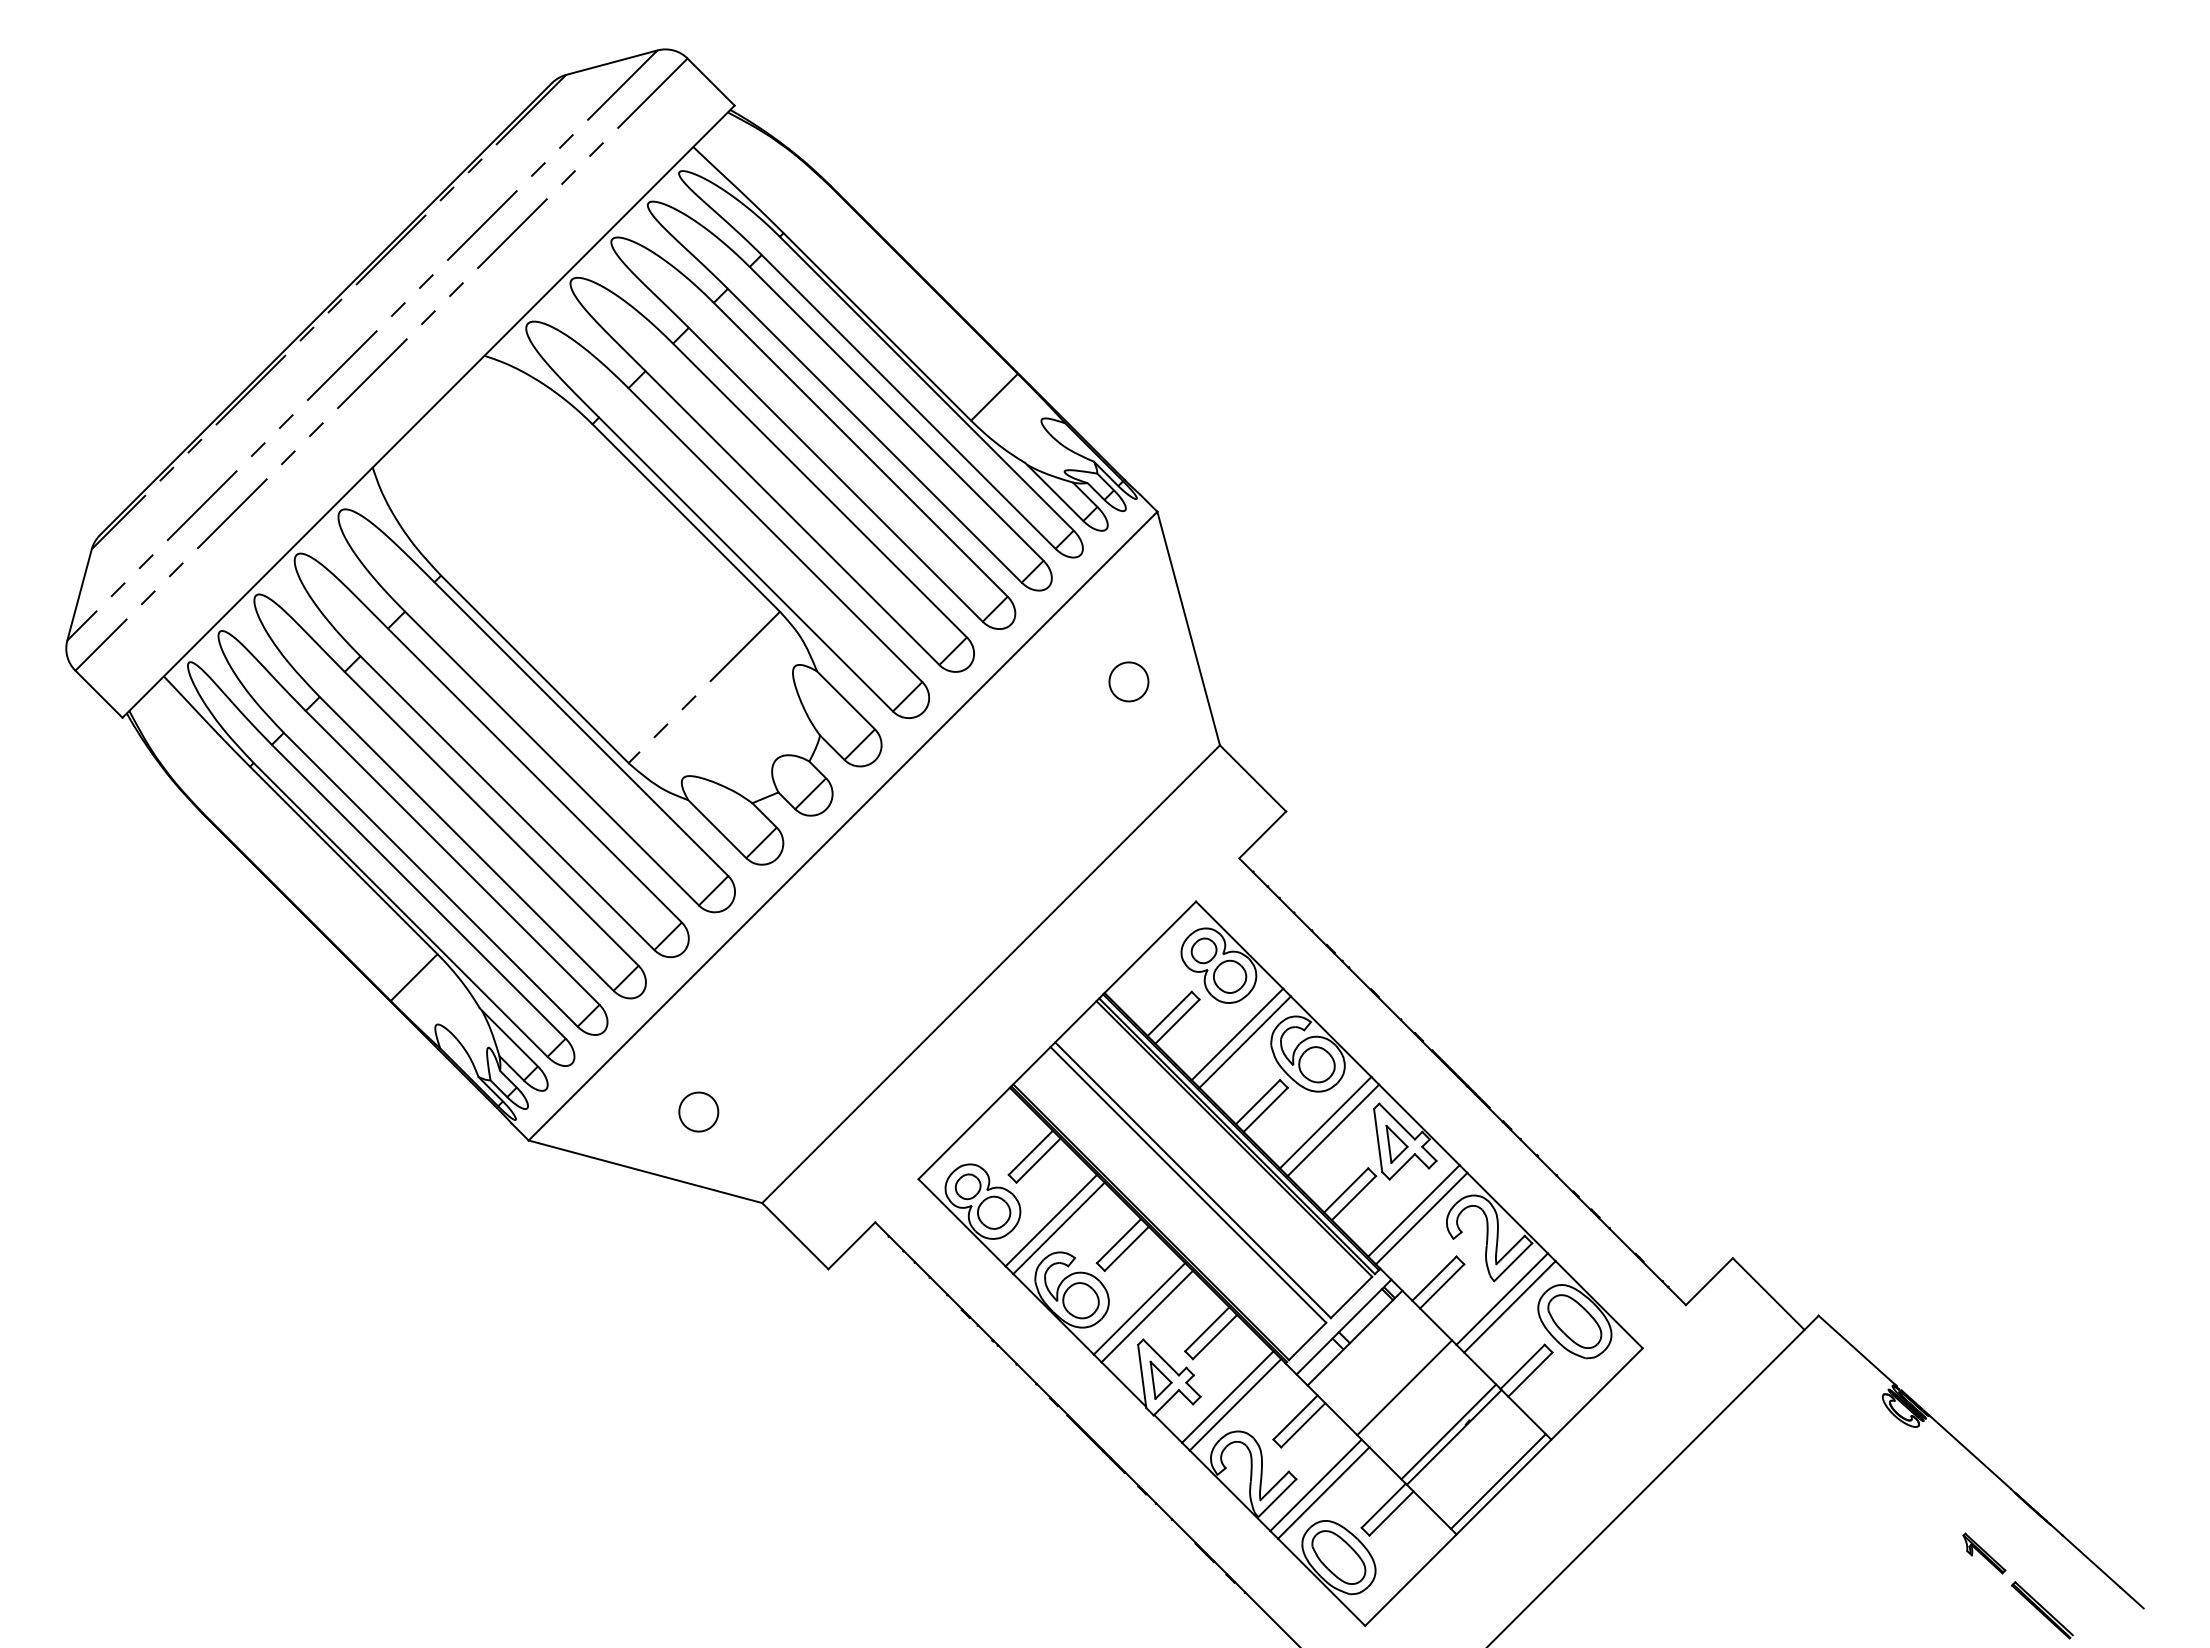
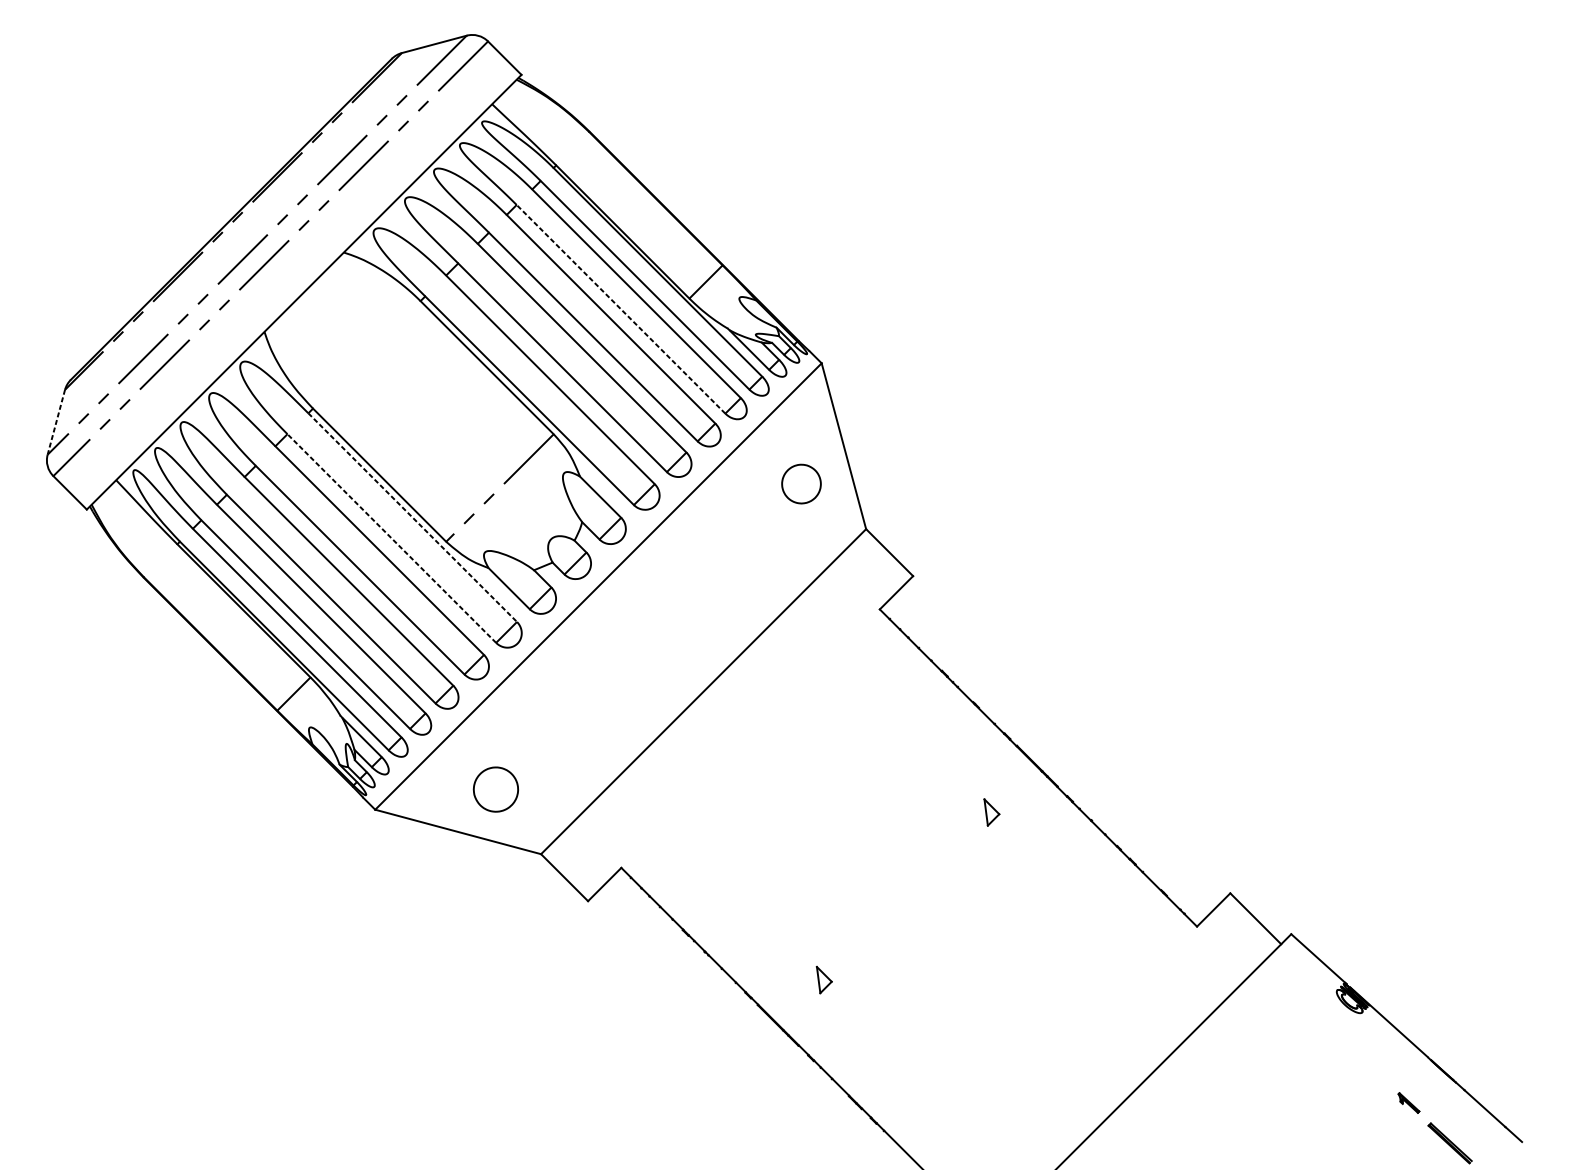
line: (874, 435) -> (620, 309), solid -> dashed
line: (79, 595) -> (56, 422), solid -> dashed
part: (1128, 681) -> (801, 483), size x1.4
line: (581, 729) -> (412, 517), solid -> dashed
line: (552, 758) -> (392, 538), solid -> dashed
part: (698, 1111) -> (495, 789), size x1.6
part: (1280, 1263) -> (909, 897), removed
part: (1984, 1553) -> (1409, 1103), size x0.7

